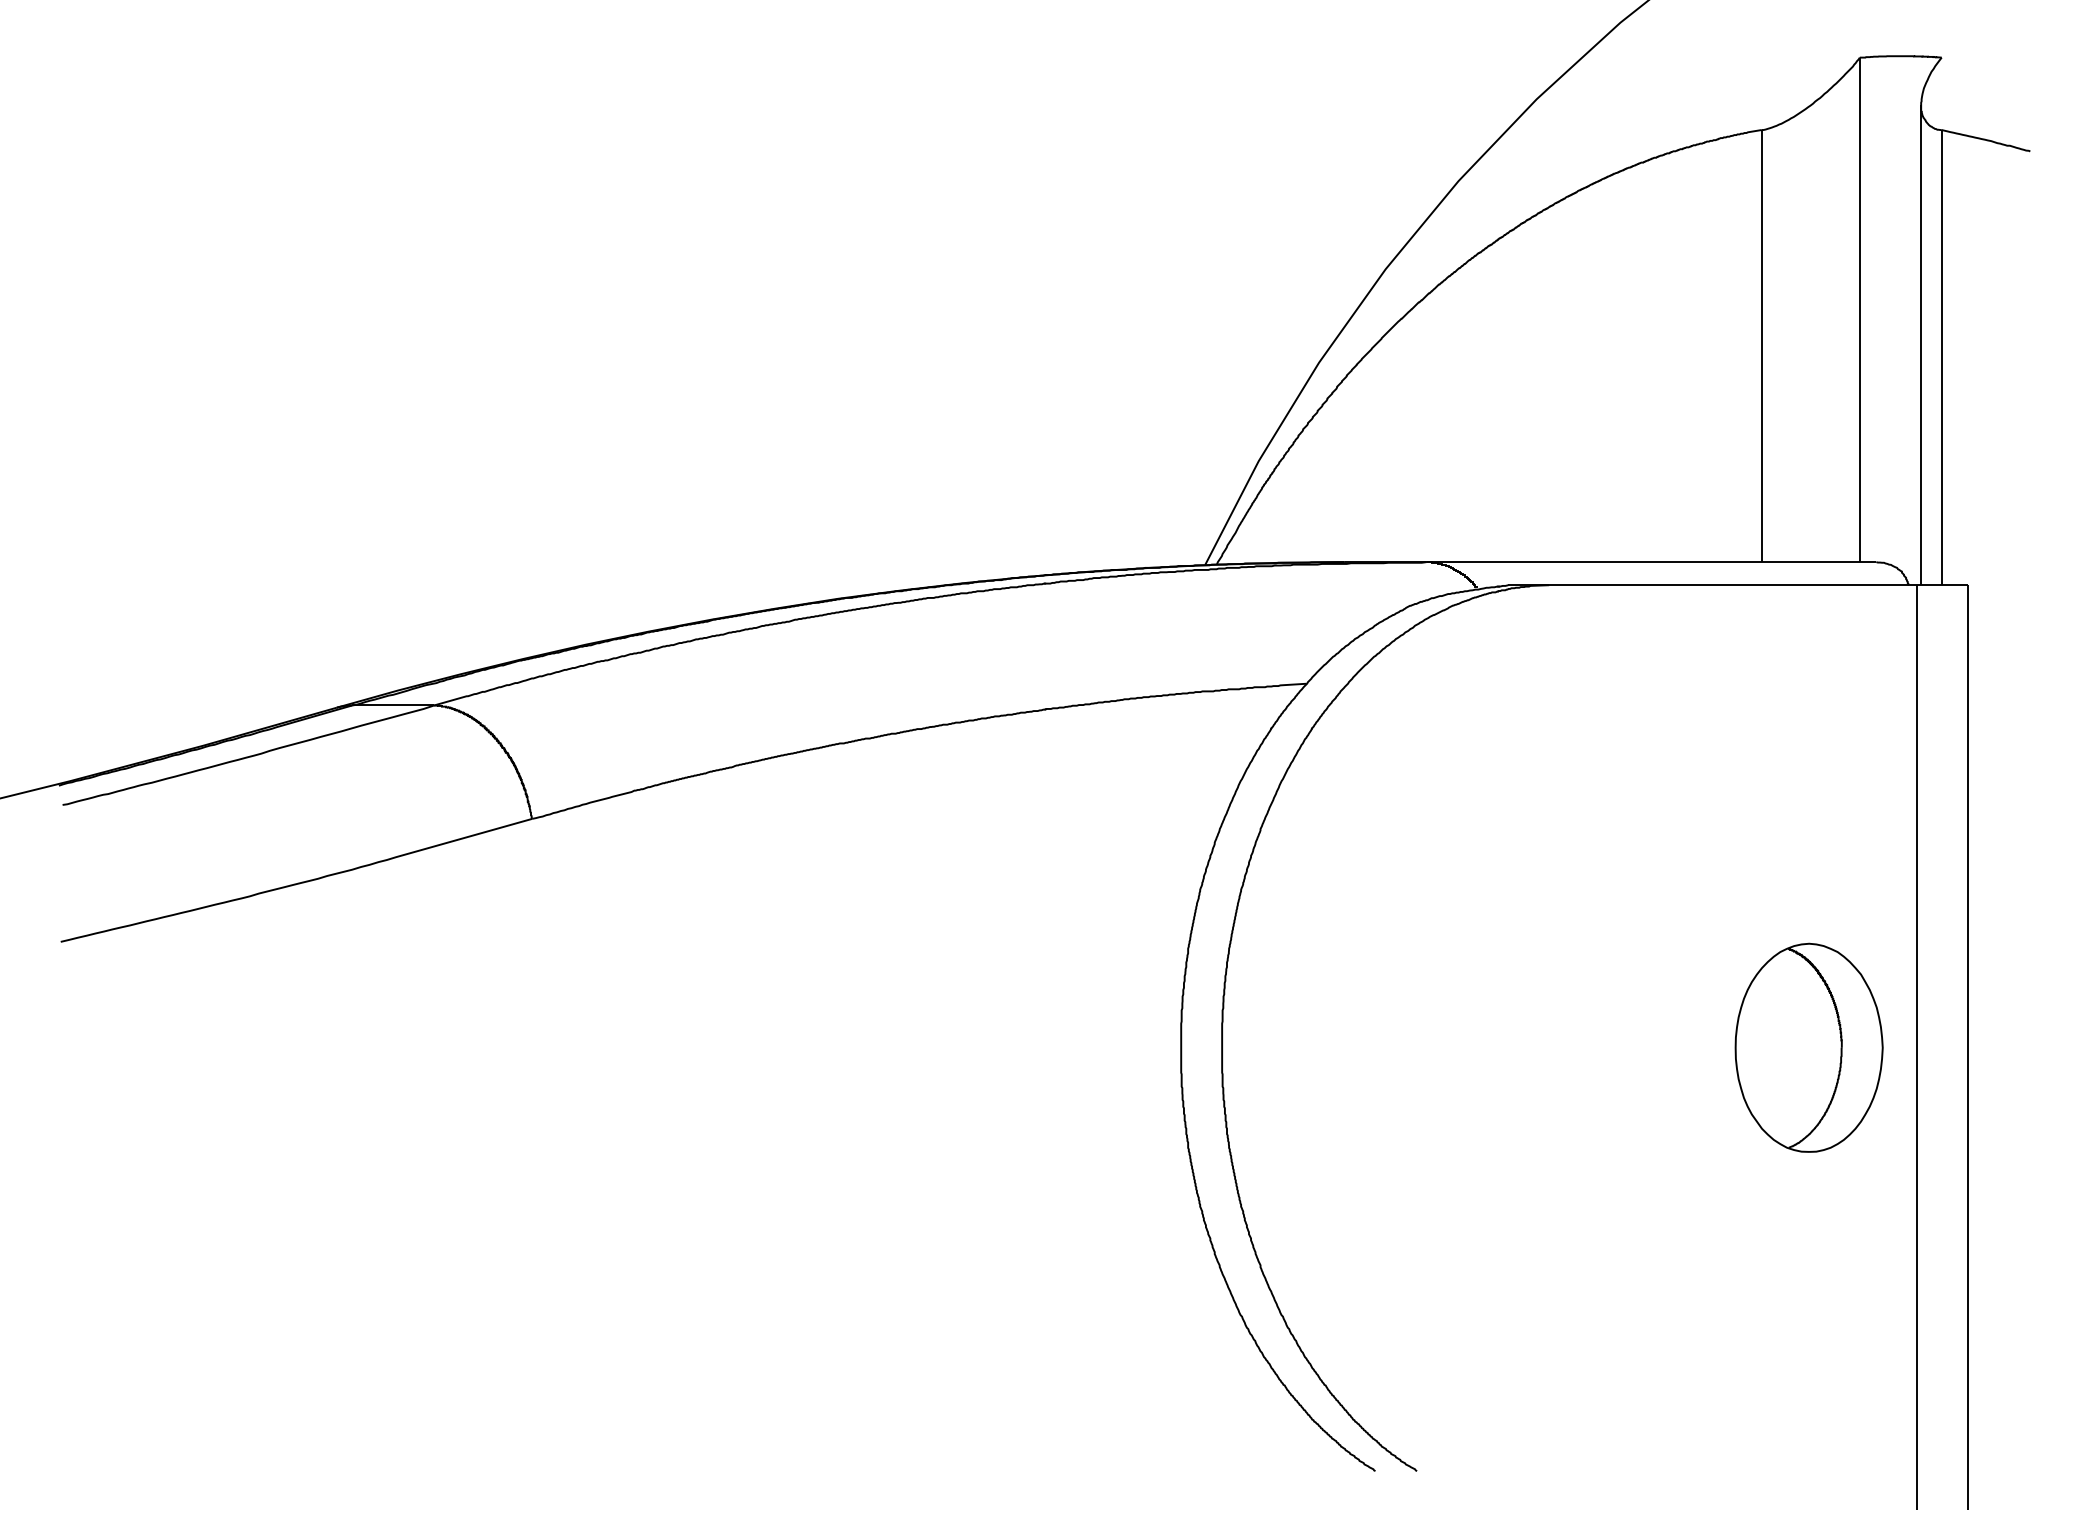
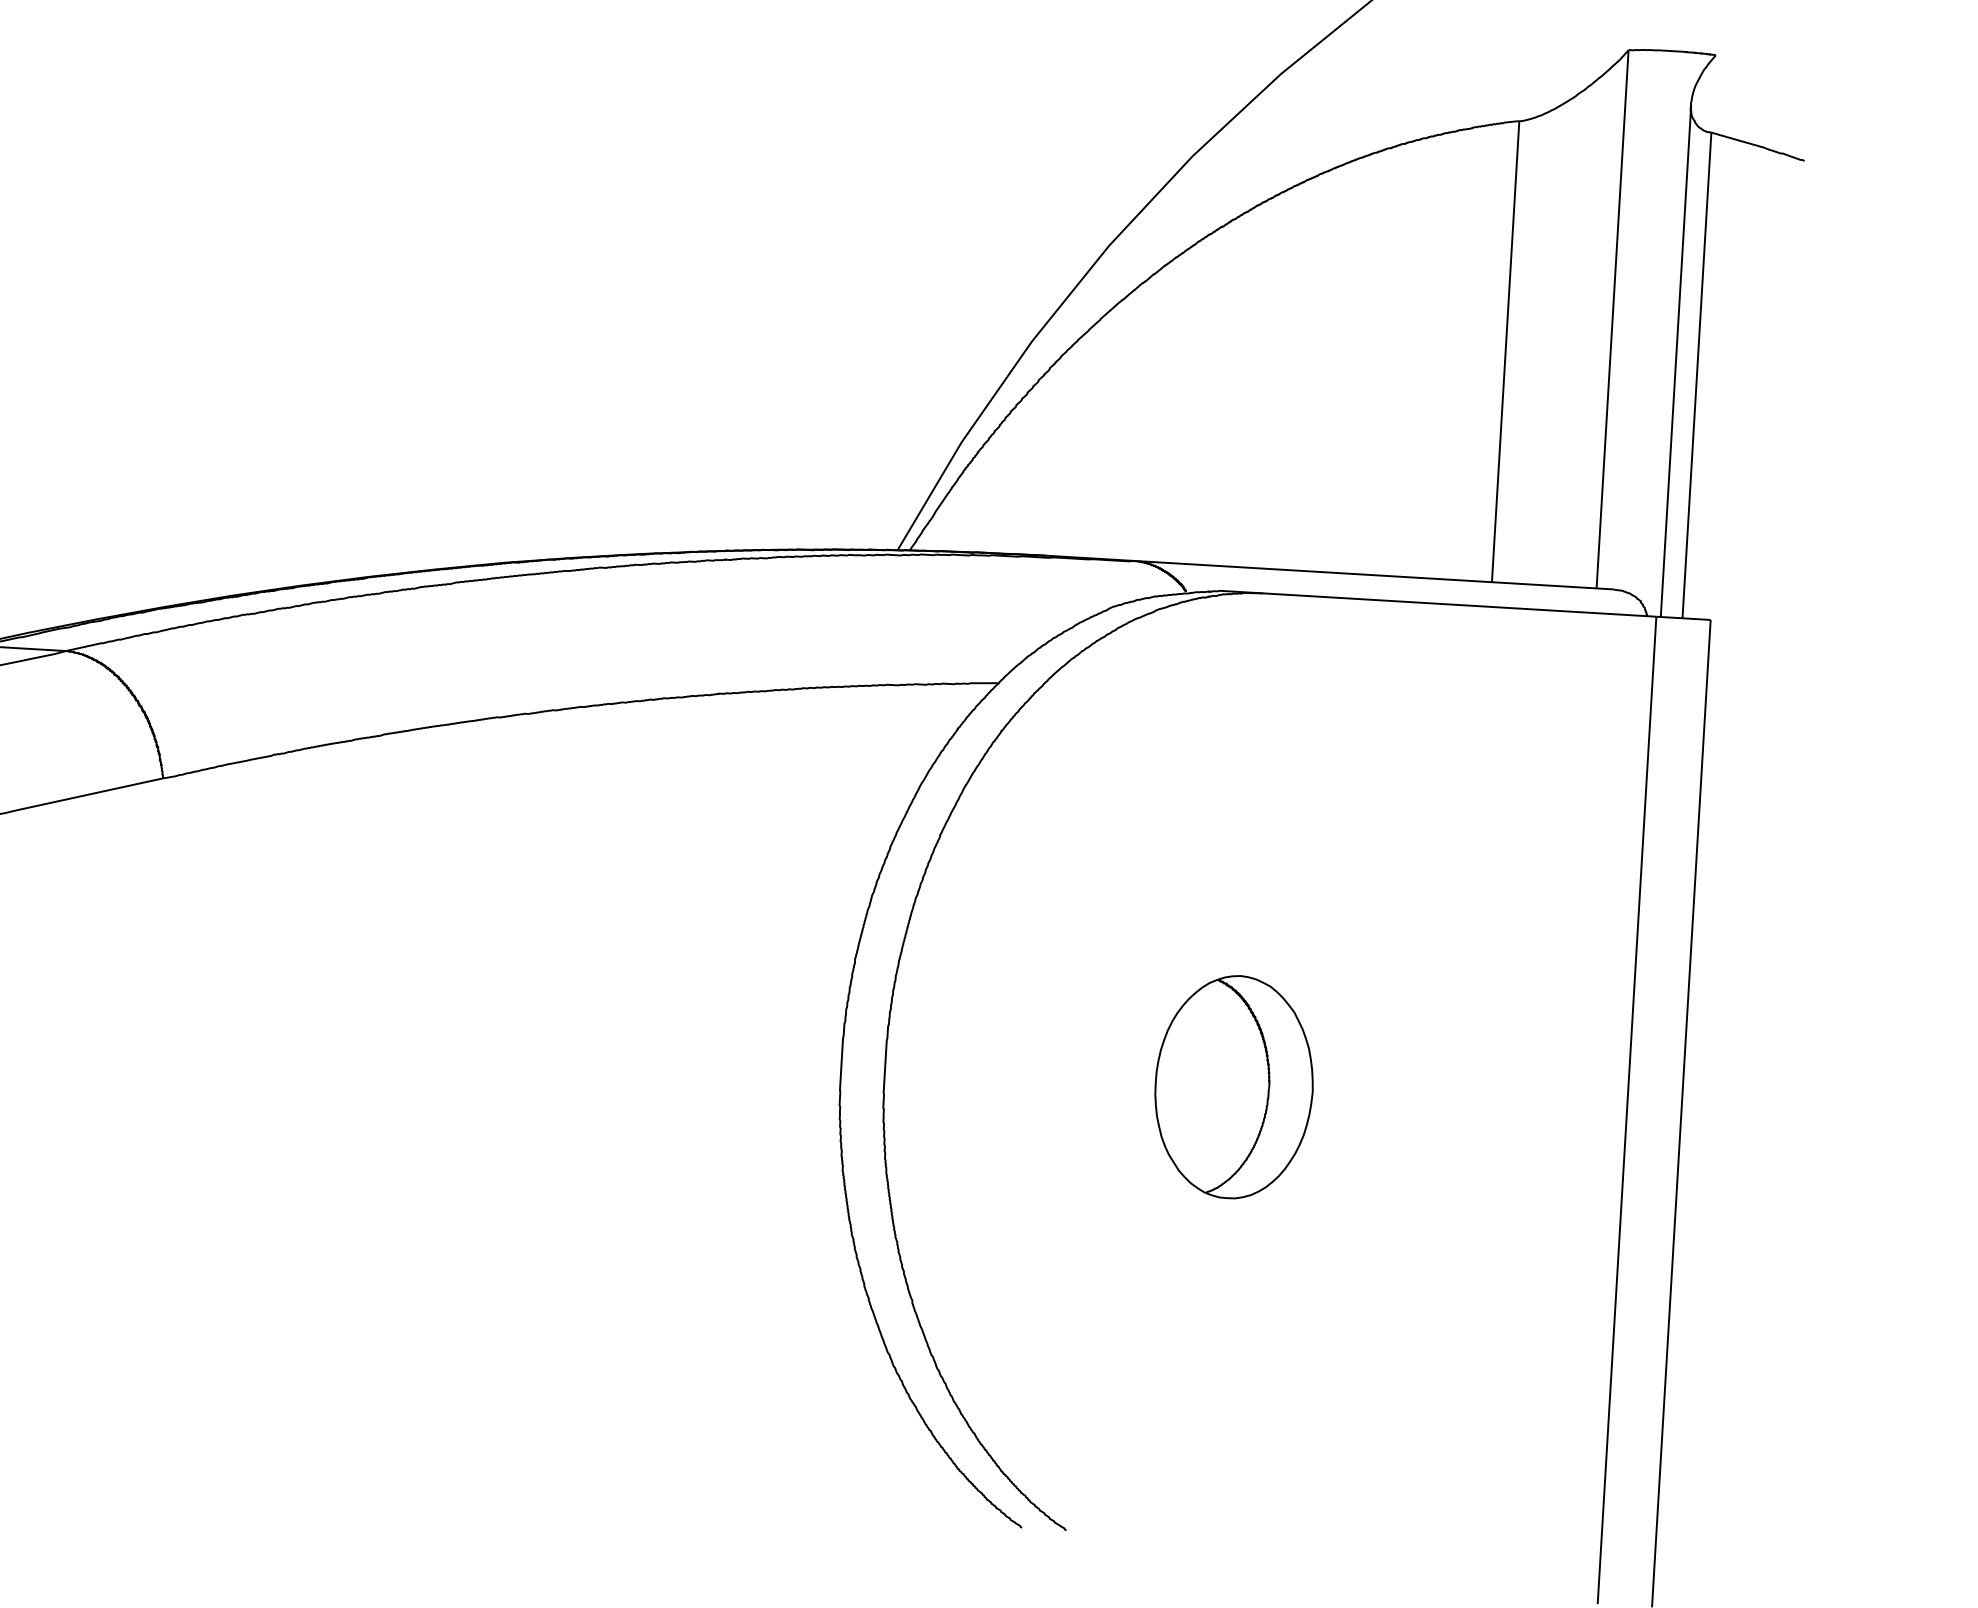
part: (1808, 1047) -> (1233, 1086), moved

